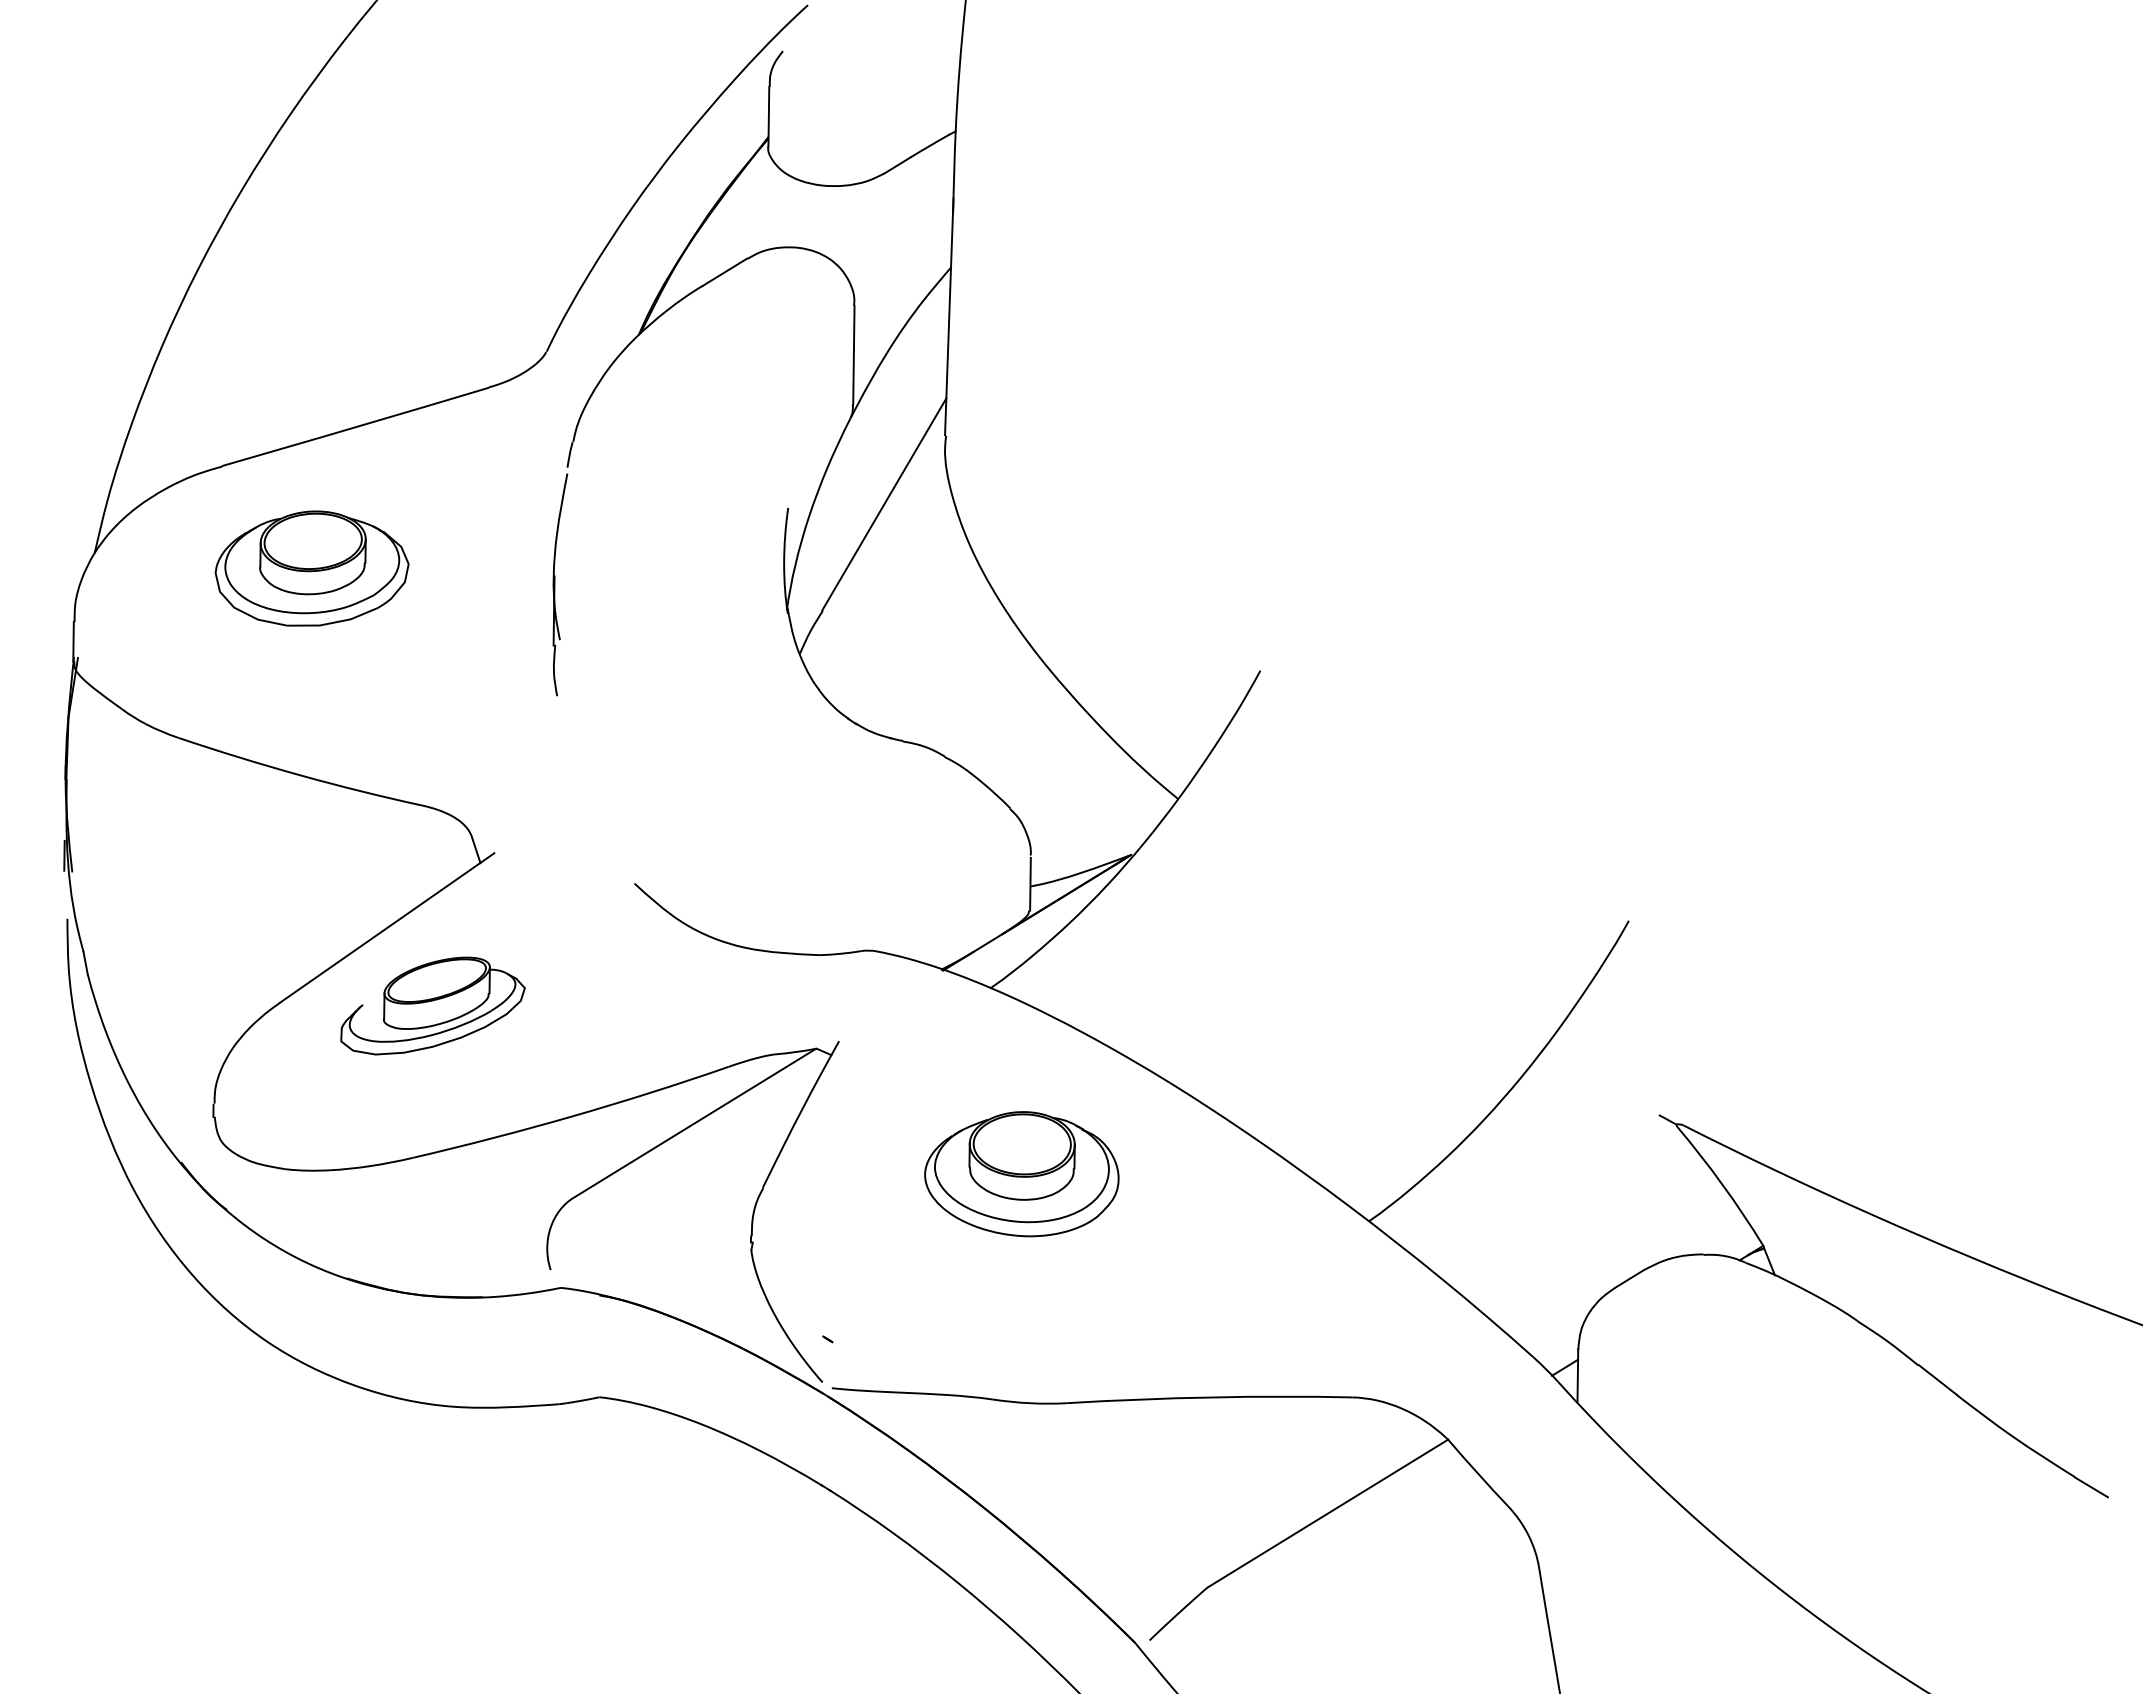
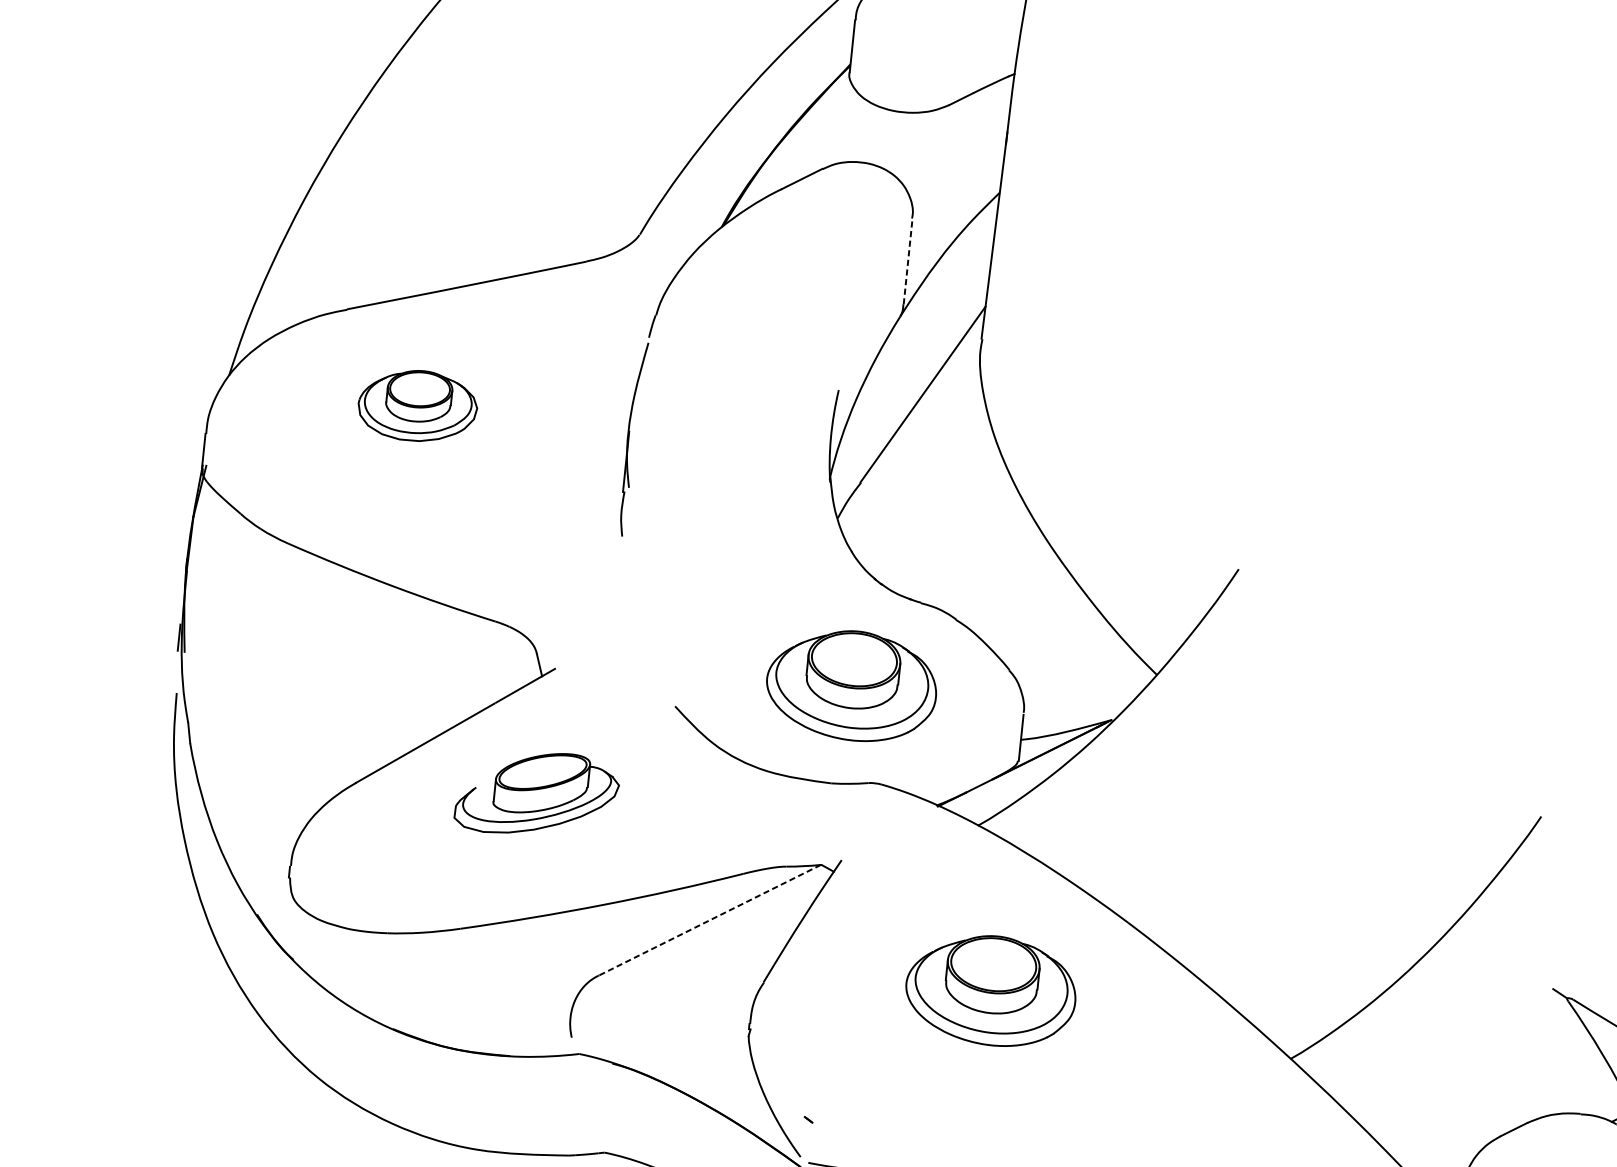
line: (853, 354) -> (907, 261), solid -> dashed
part: (311, 568) -> (417, 405), size x0.7
part: (832, 842) -> (851, 685), added
part: (432, 1005) -> (536, 793), moved
line: (695, 1122) -> (709, 919), solid -> dashed

